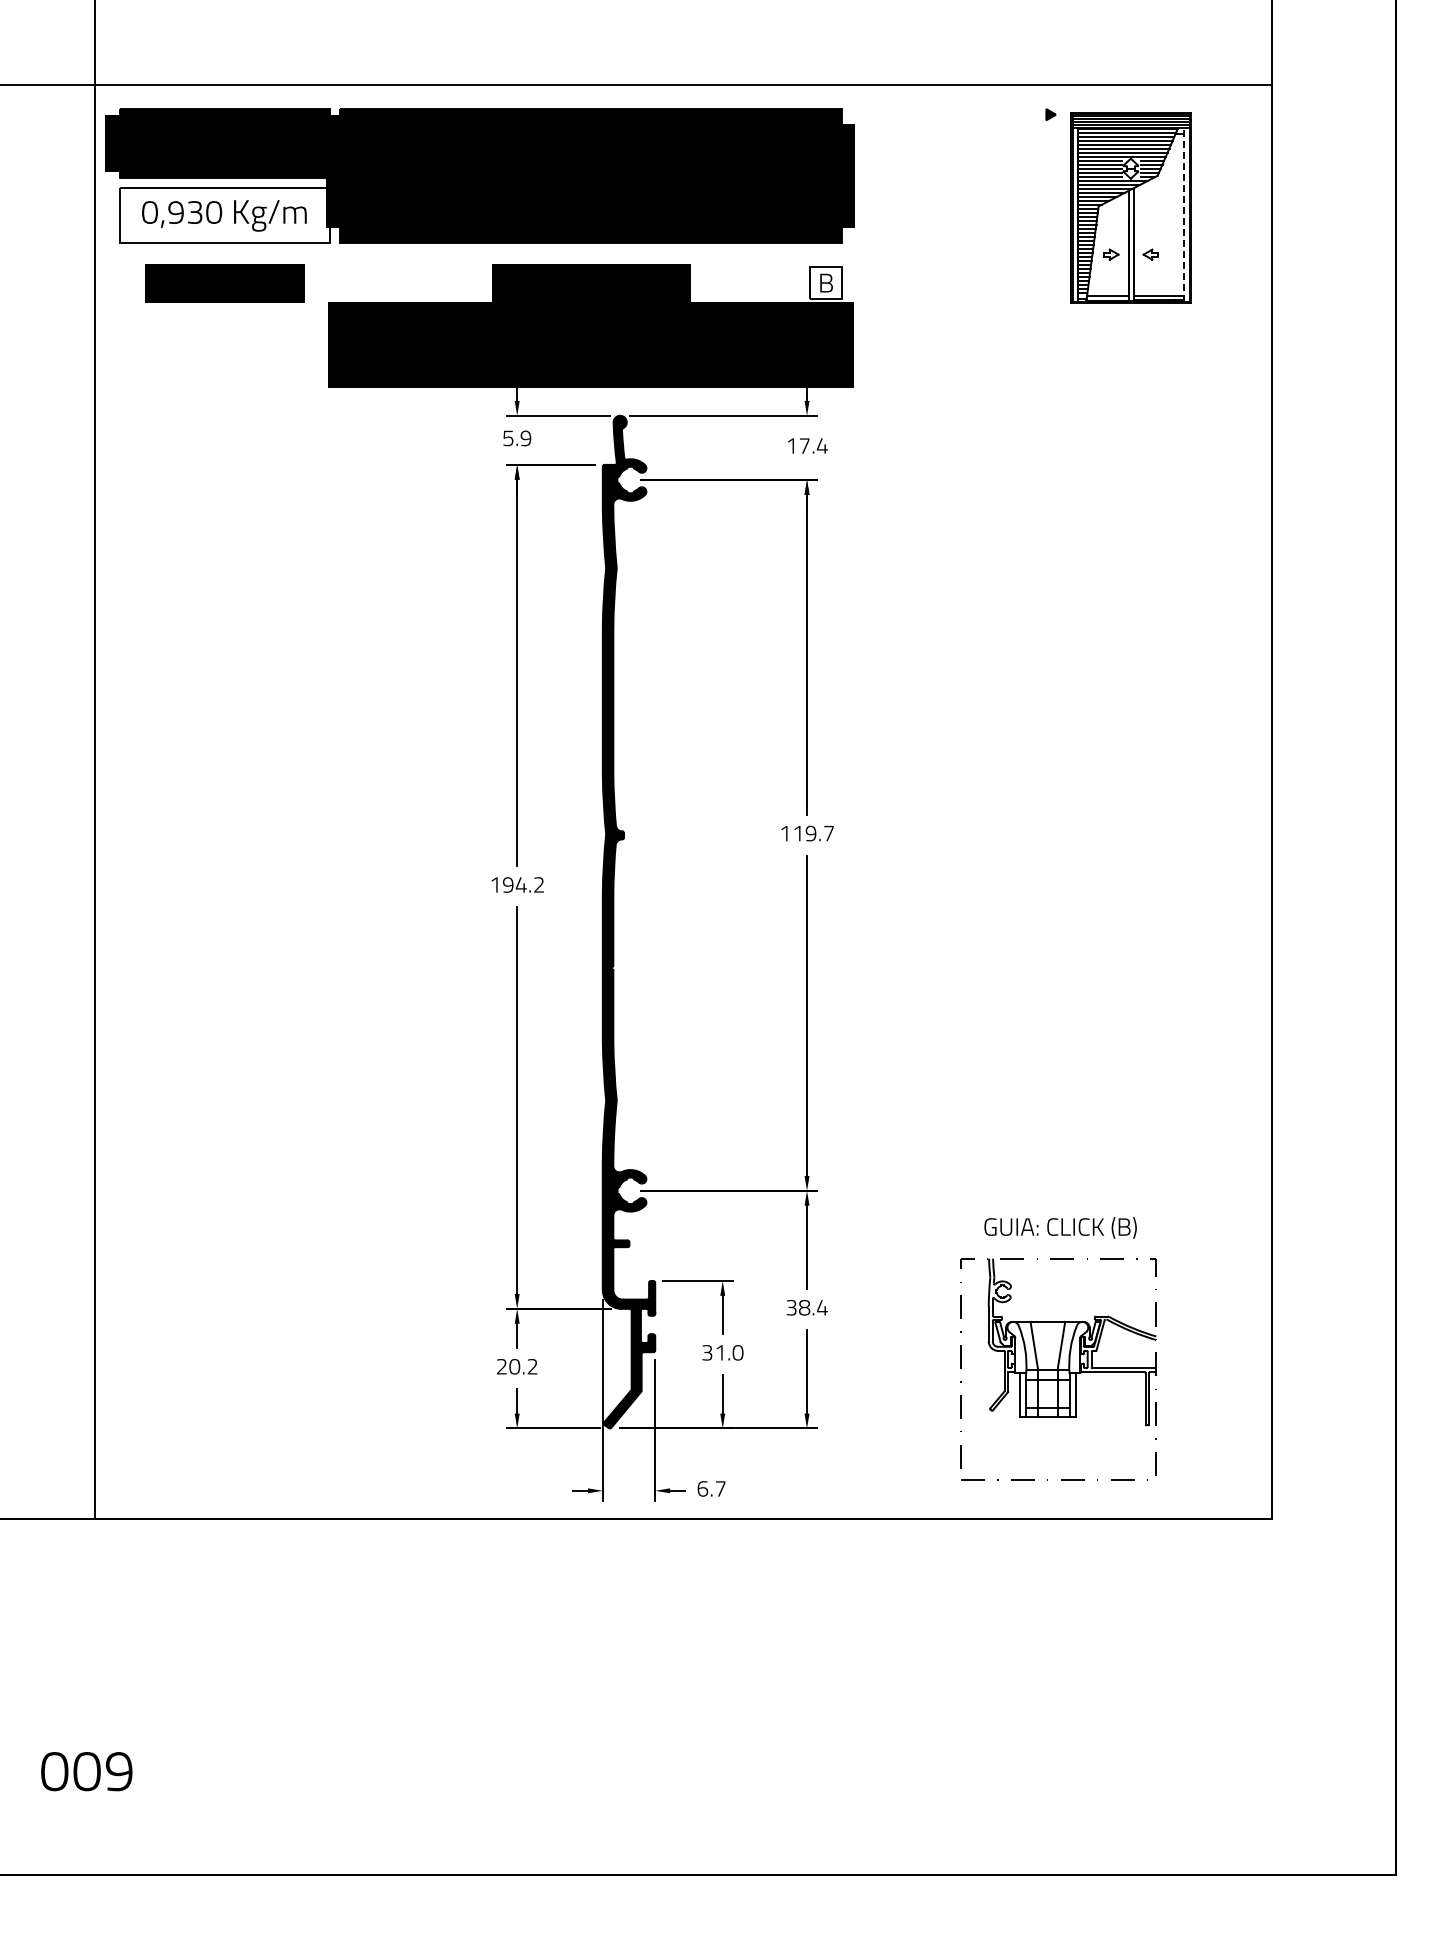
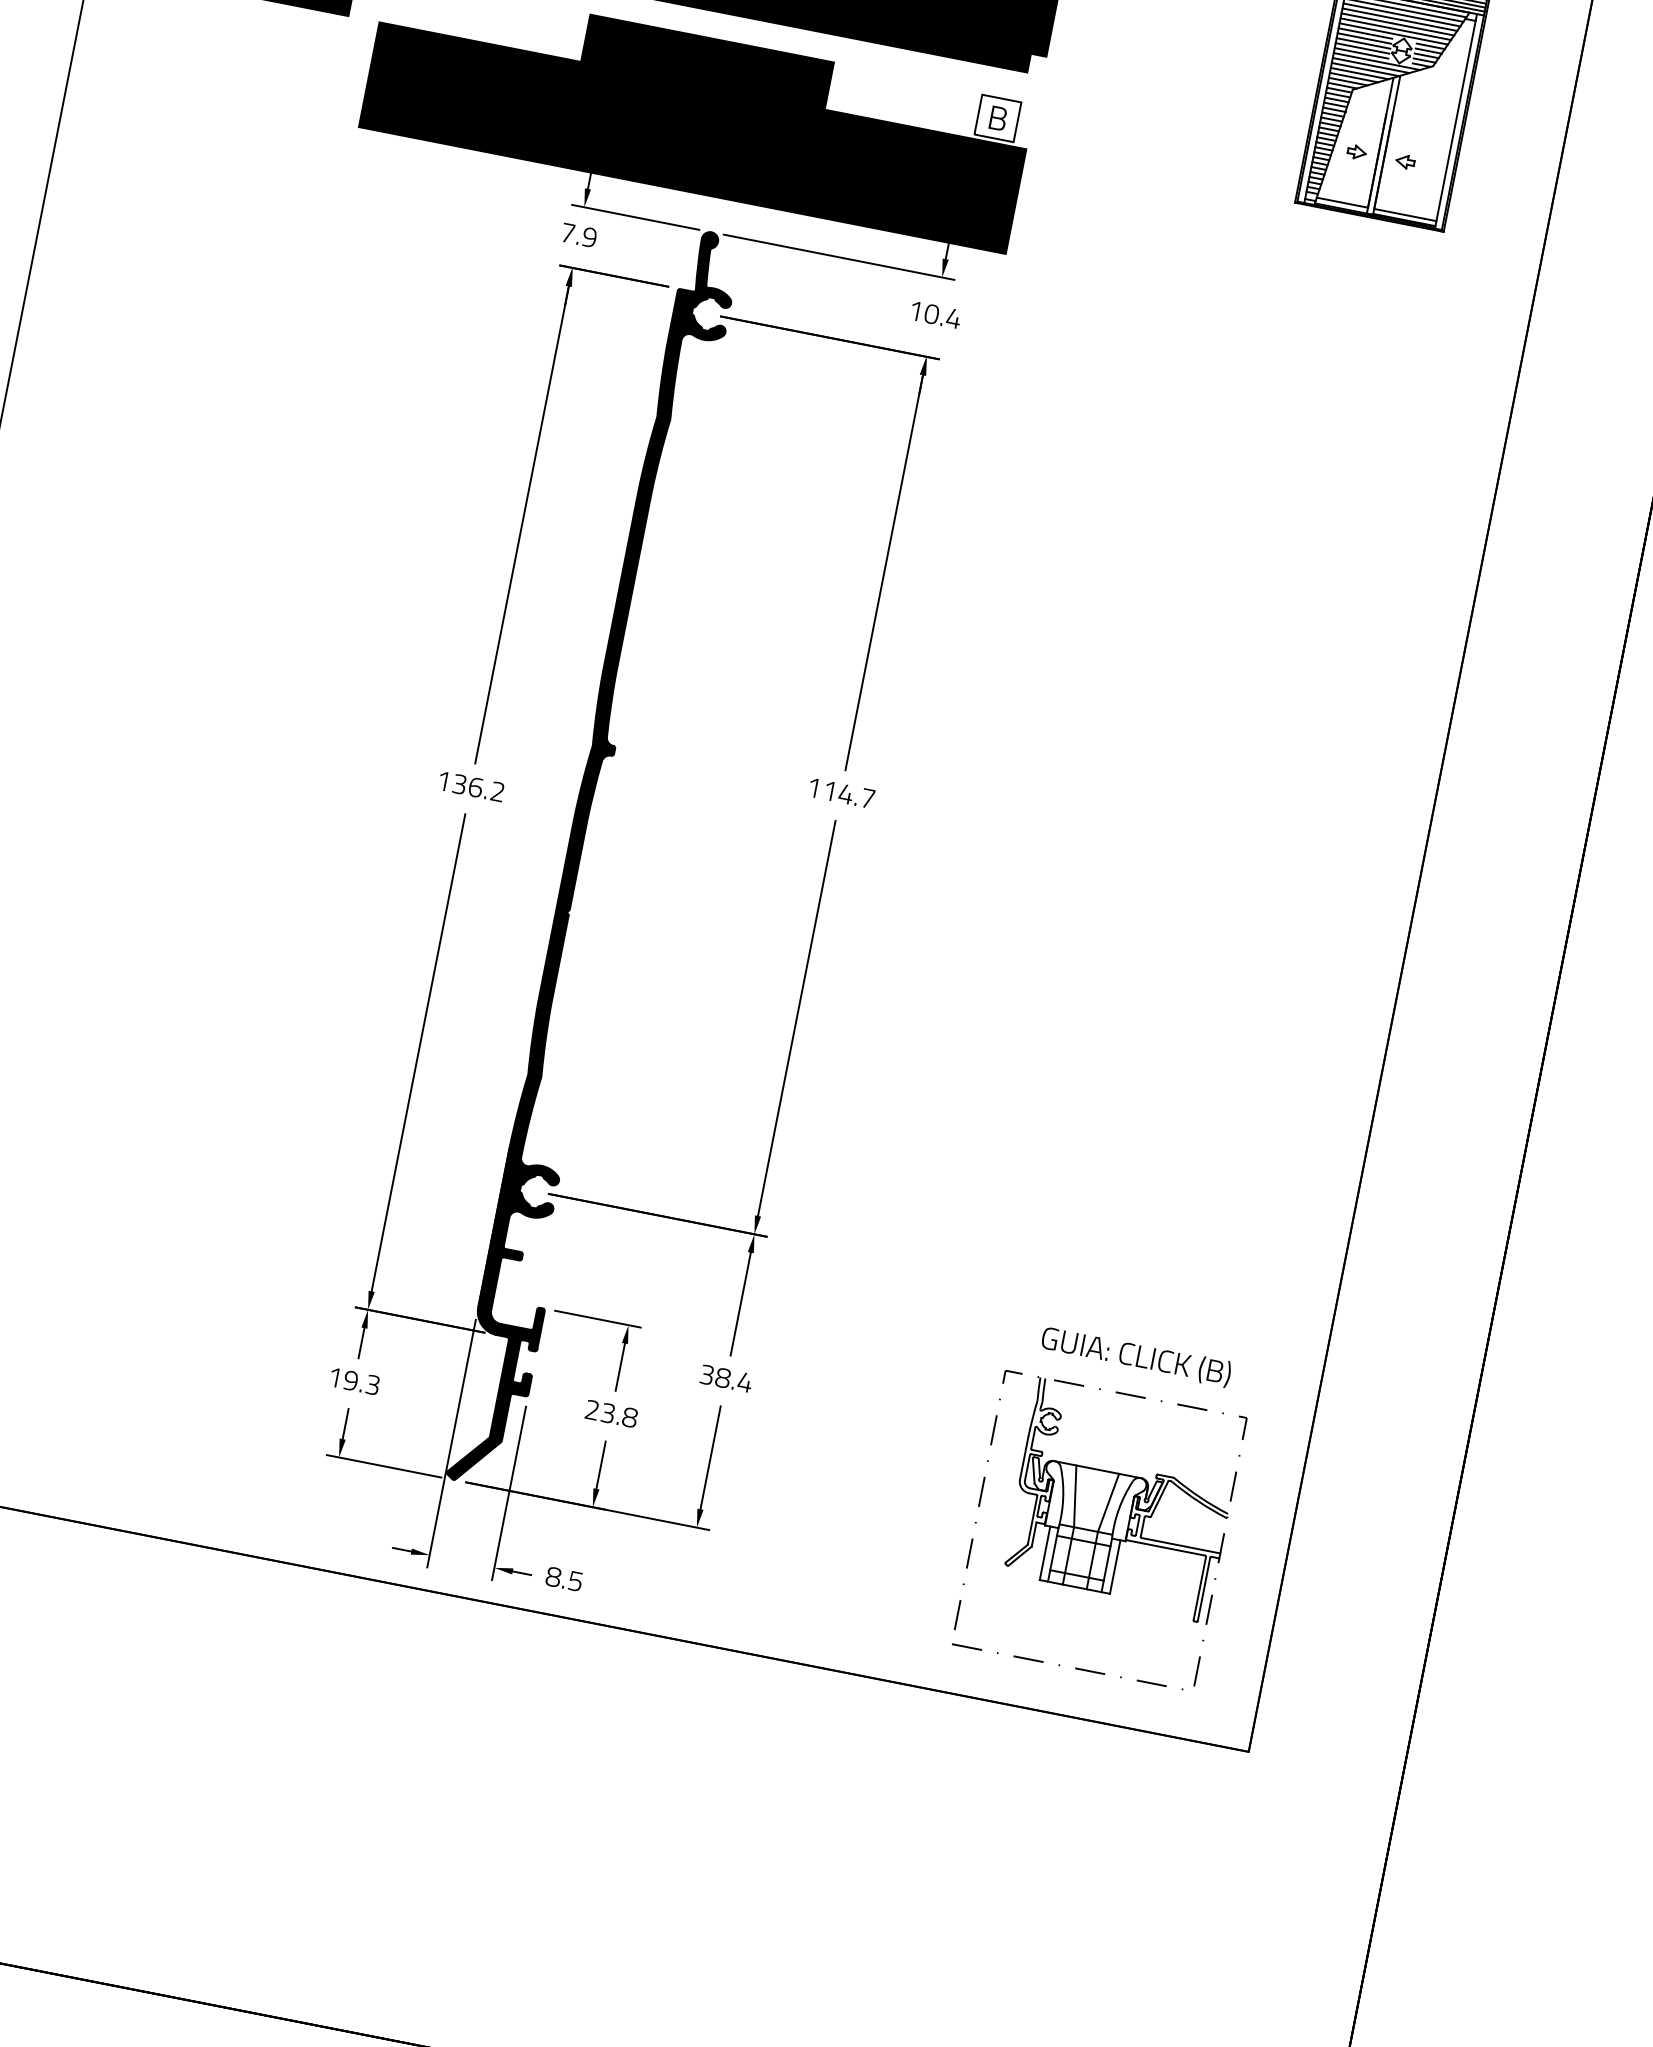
line: (1183, 215) -> (1455, 121), dashed -> solid
text: (508, 438) -> (568, 233), 5.9 -> 7.9
text: (804, 445) -> (931, 313), 17.4 -> 10.4
text: (810, 833) -> (845, 794), 119.7 -> 114.7
text: (514, 884) -> (467, 785), 194.2 -> 136.2
part: (1058, 1348) -> (1104, 1505), moved
text: (722, 1352) -> (610, 1413), 31.0 -> 23.8
text: (517, 1366) -> (354, 1381), 20.2 -> 19.3
text: (711, 1488) -> (564, 1578), 6.7 -> 8.5

